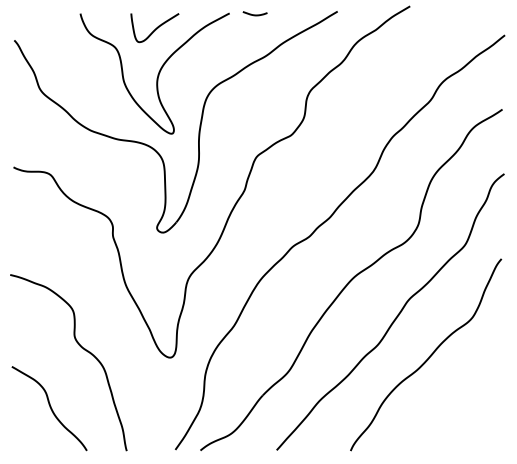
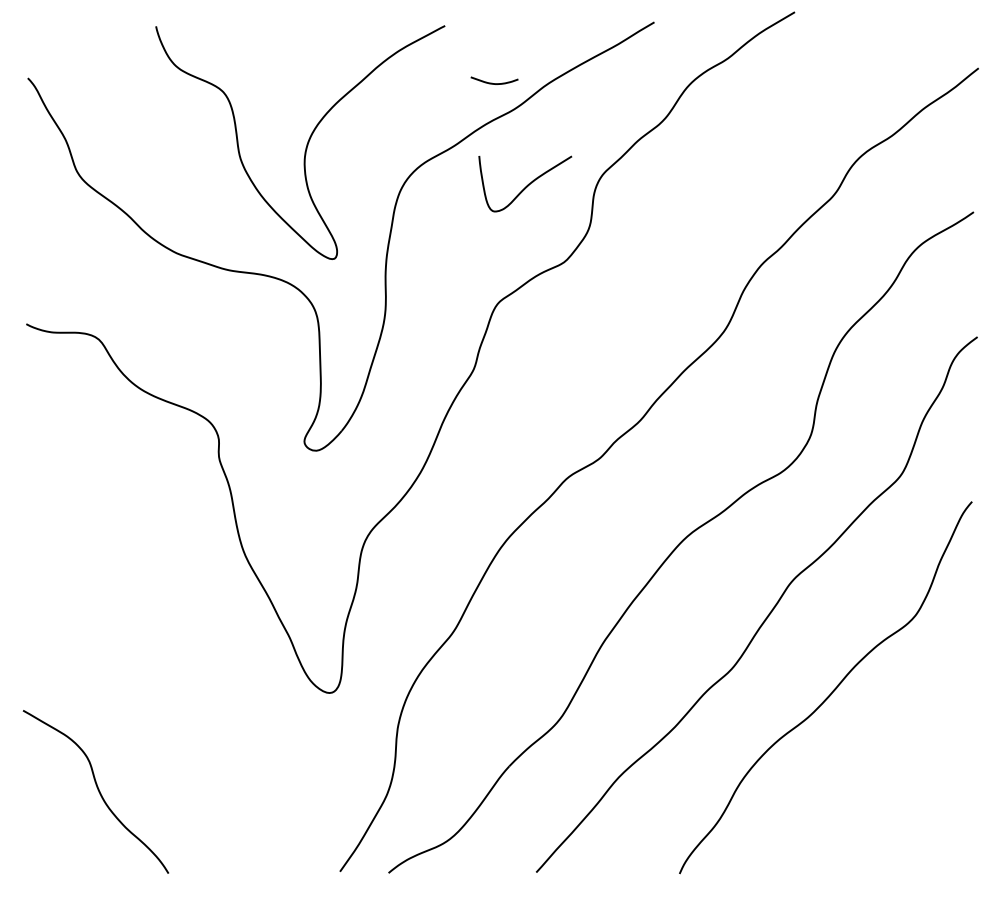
curve: (254, 14) -> (493, 82), moved
curve: (155, 28) -> (526, 184), moved
curve: (81, 348) -> (158, 675), removed

